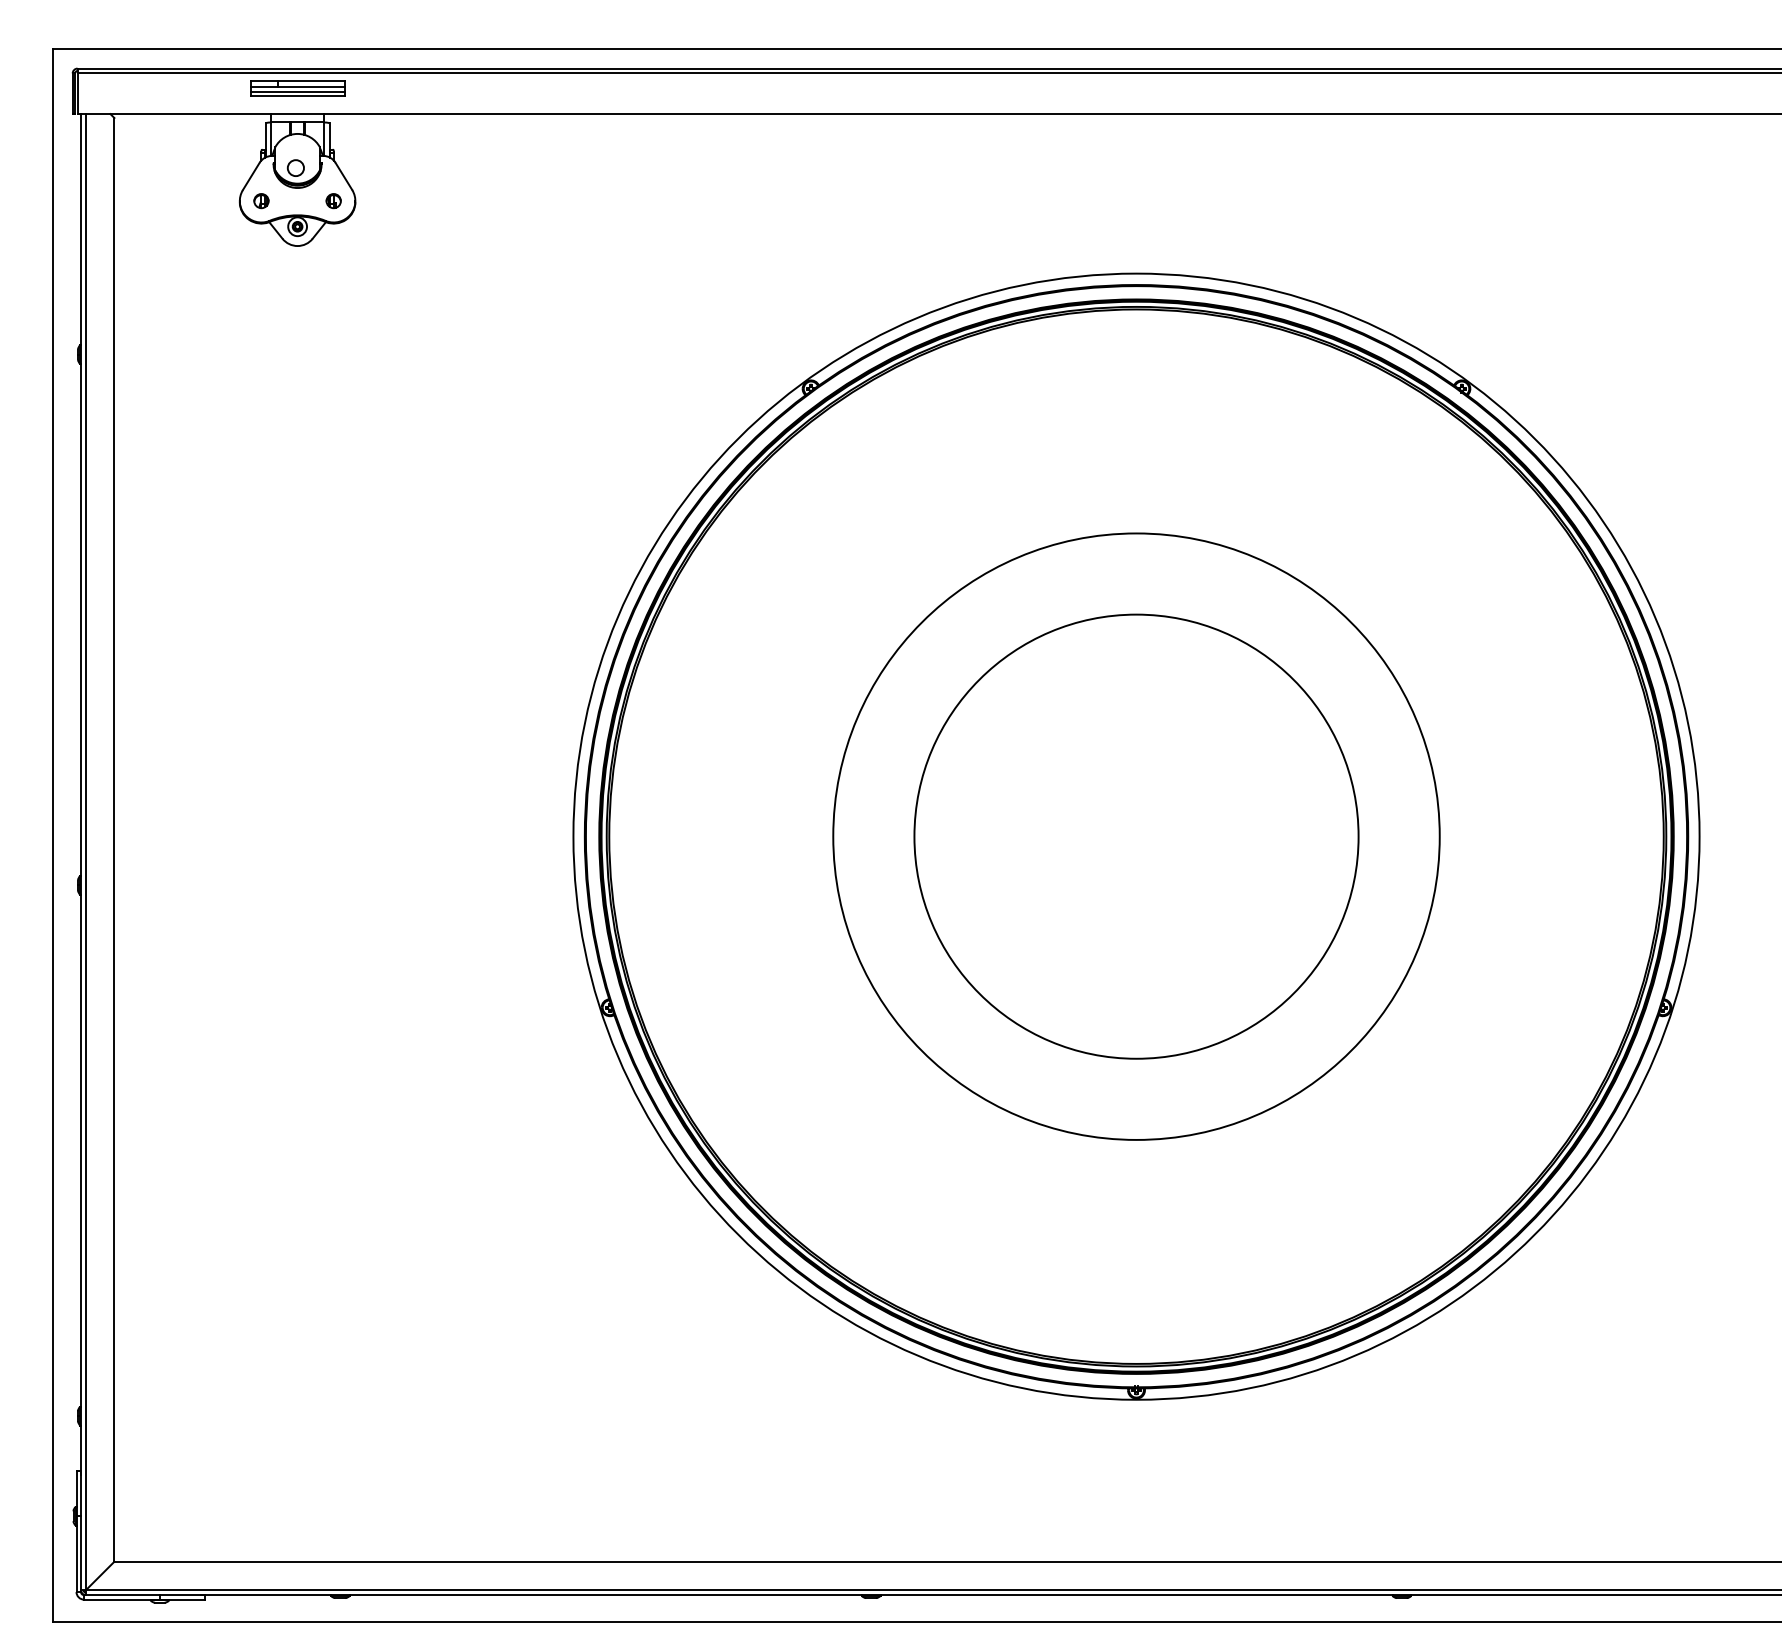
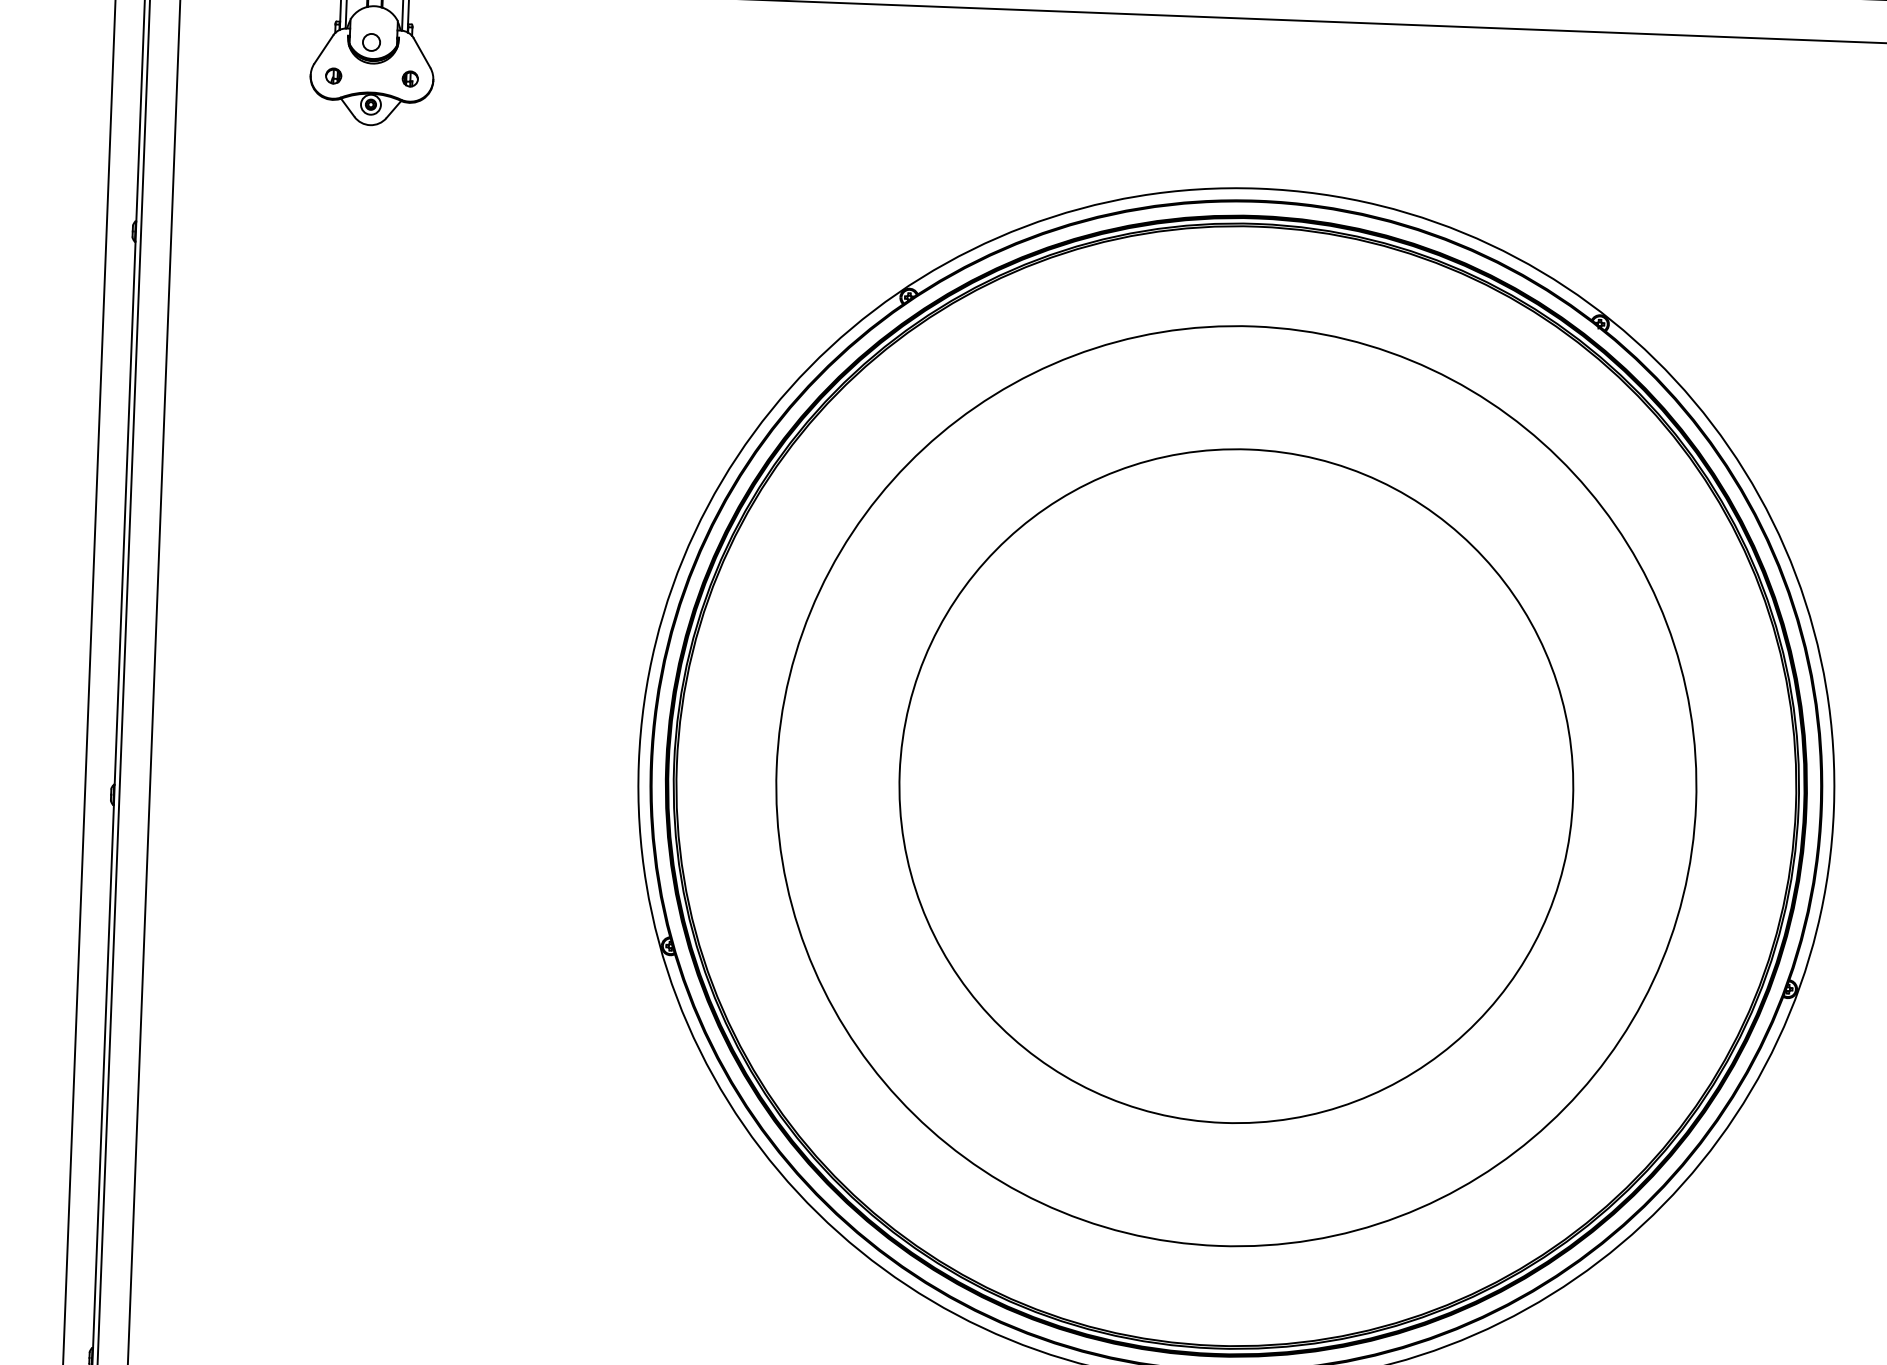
circle: (1136, 836) -> (1236, 786), size x1.43
circle: (1136, 836) -> (1236, 786), size x1.43

